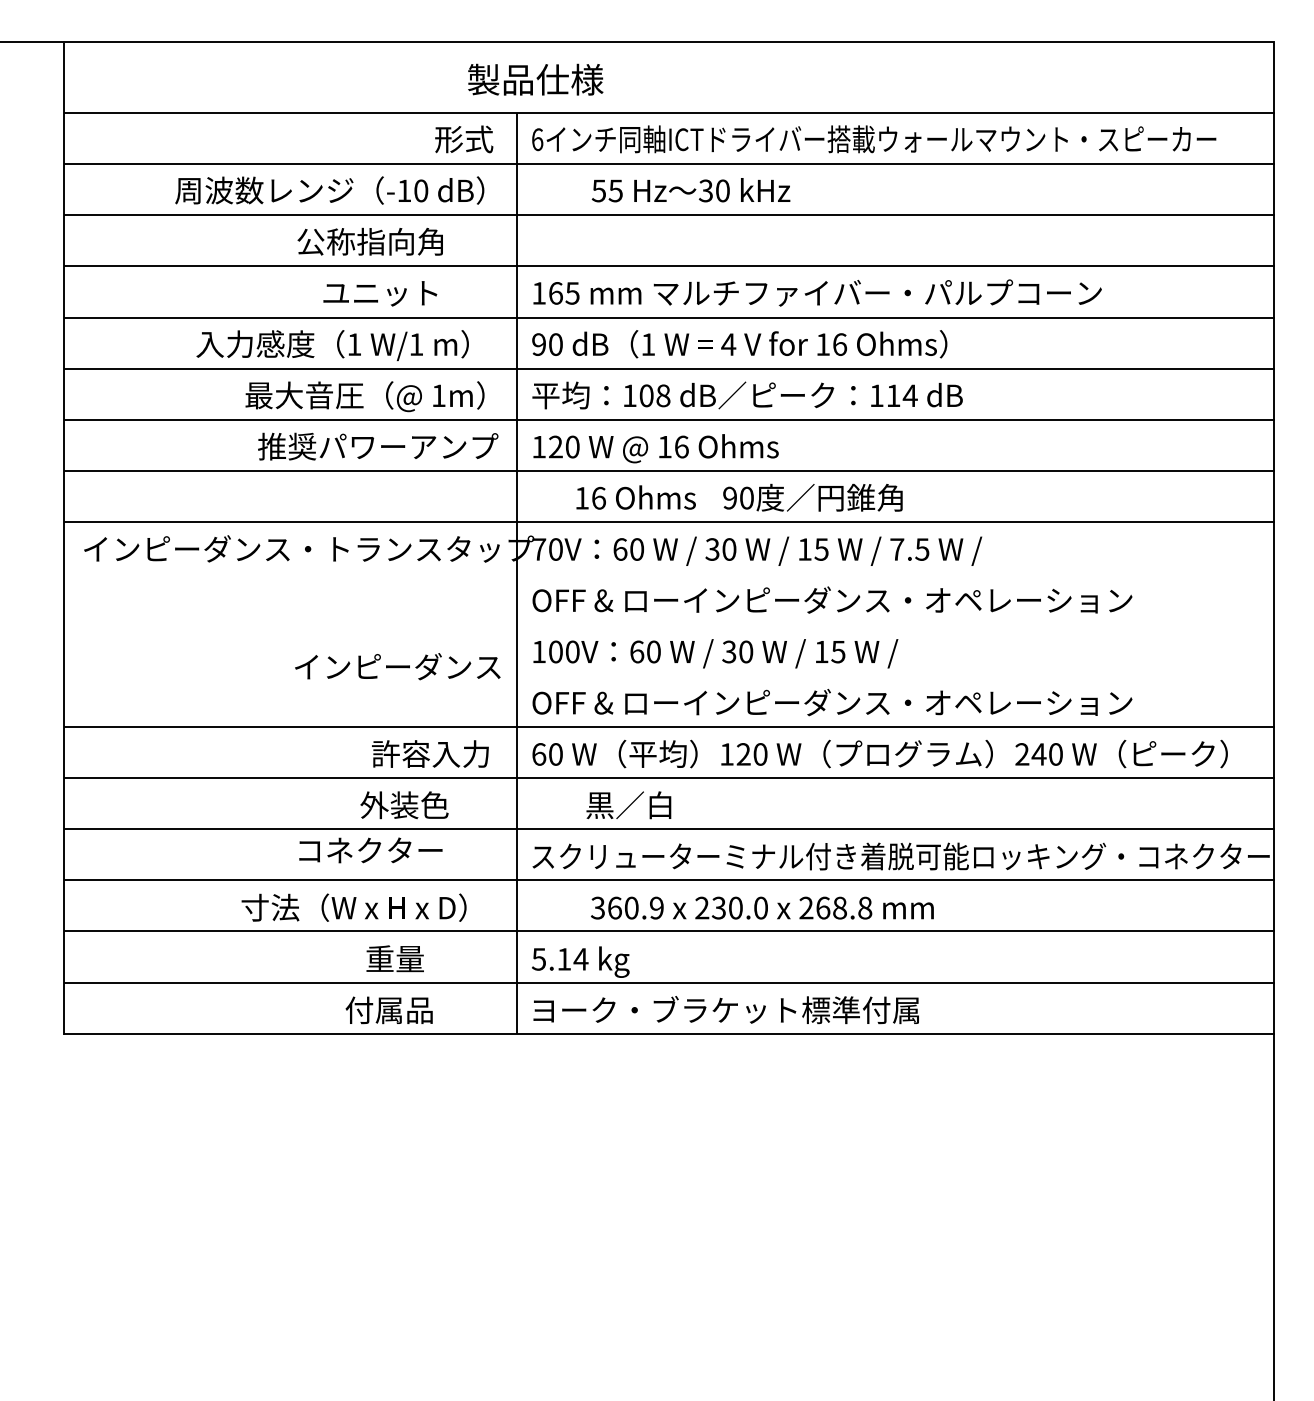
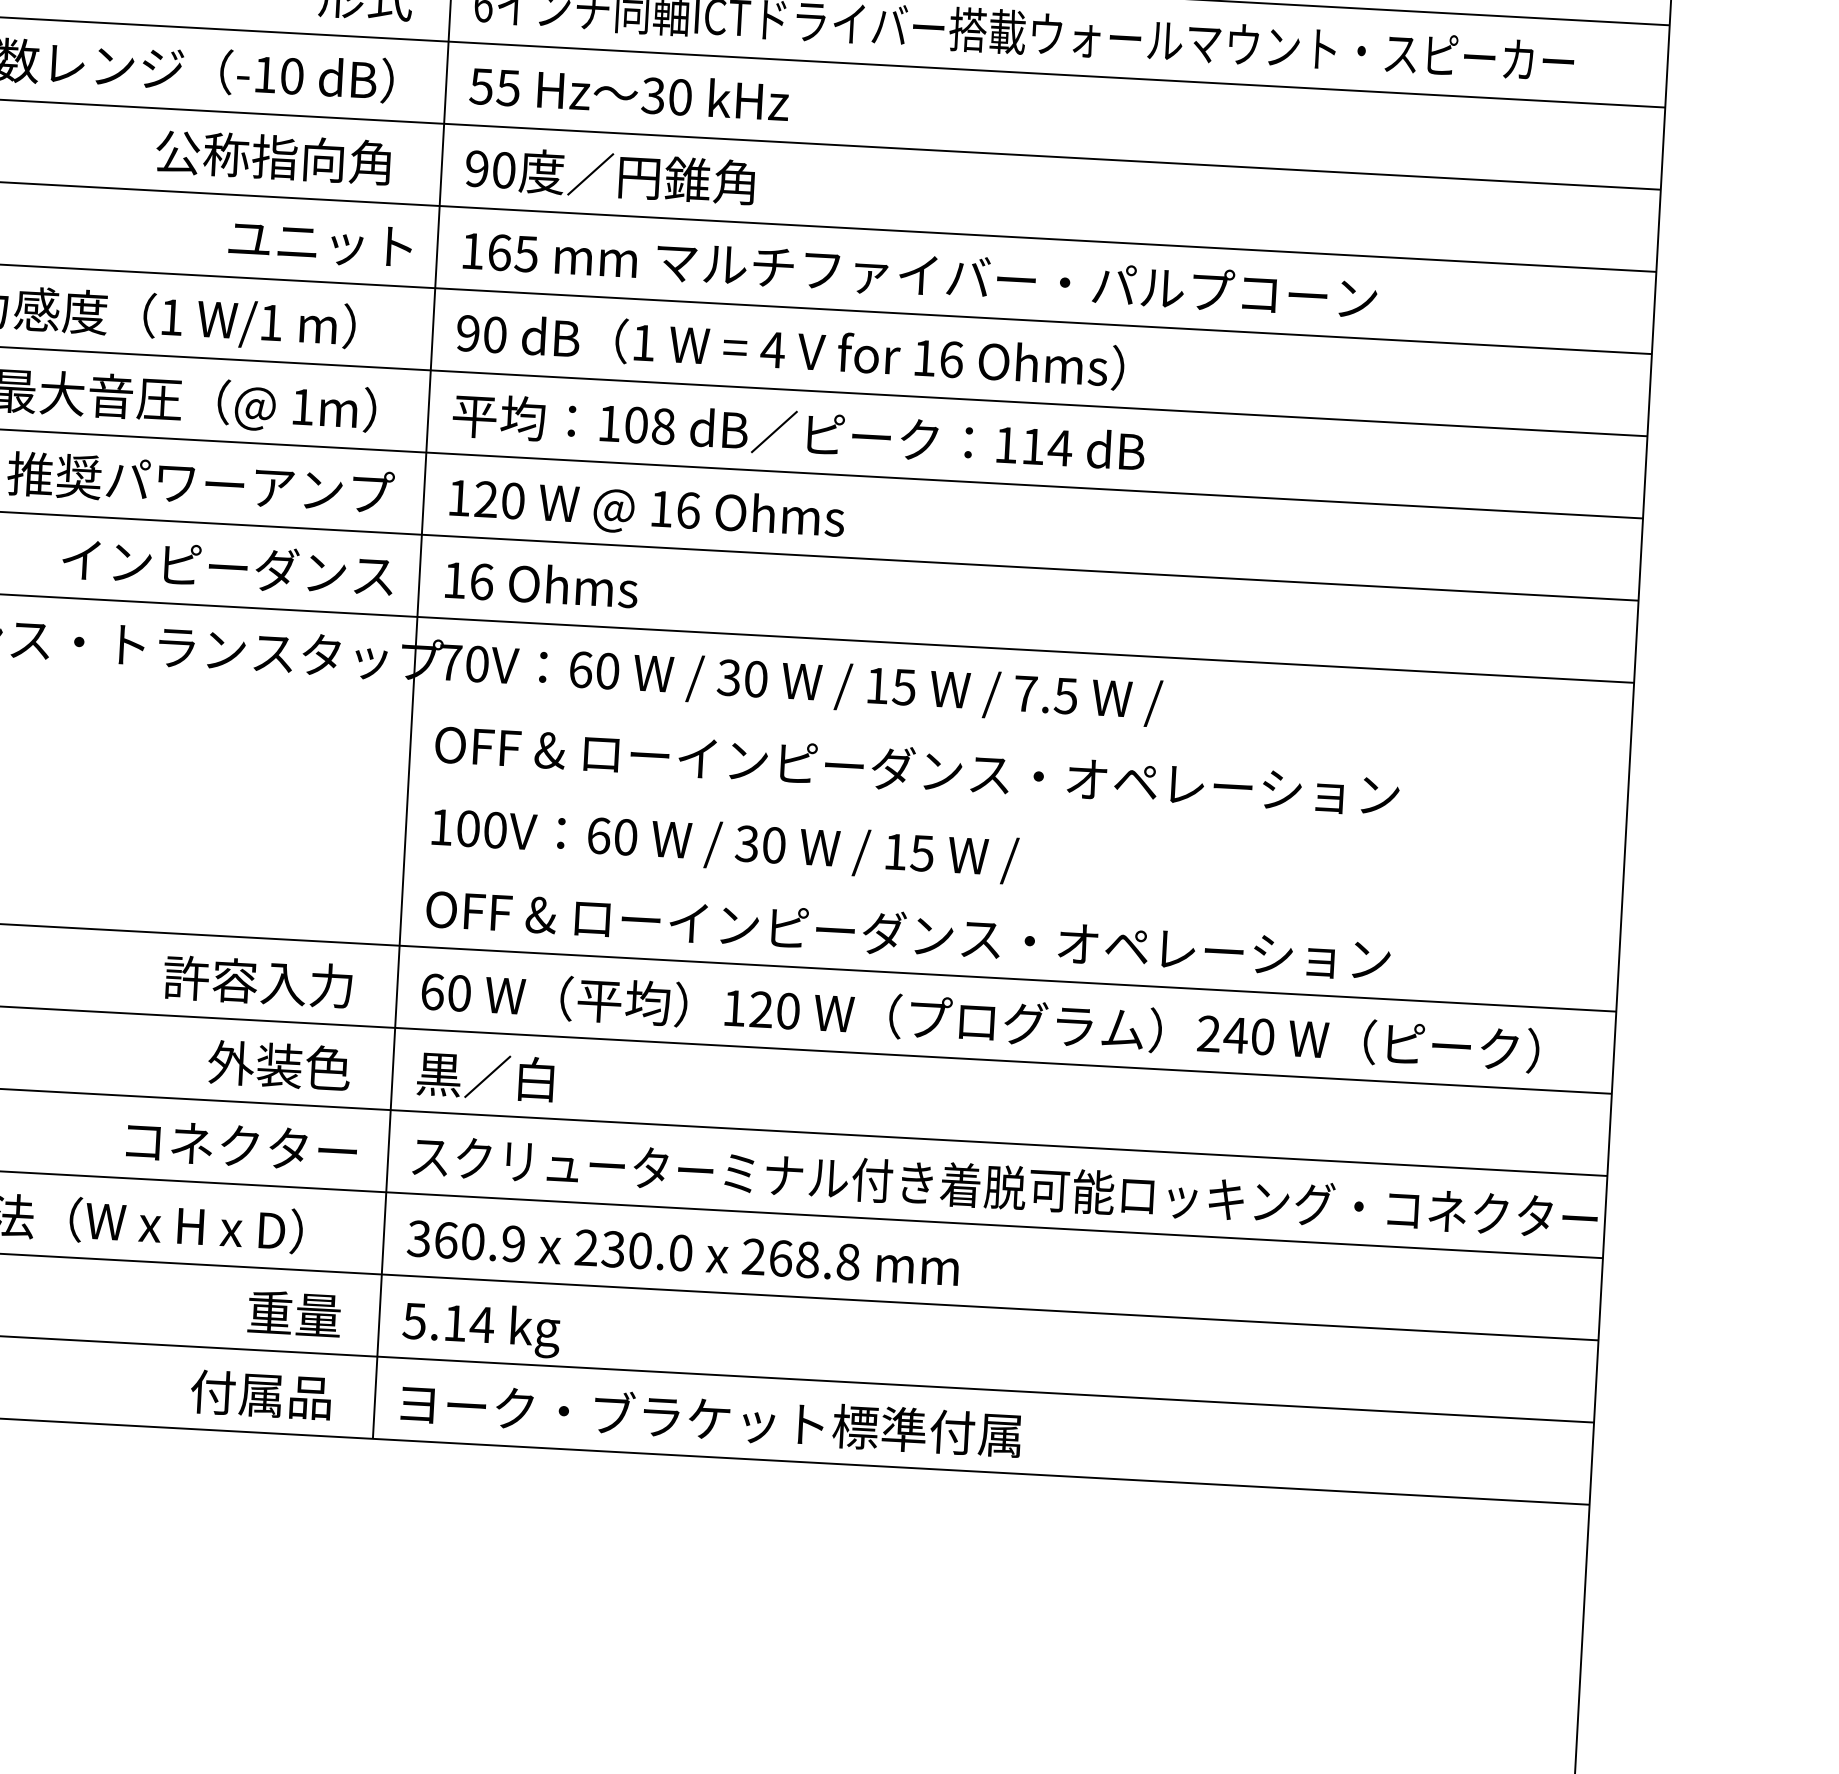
text: (690, 190) -> (628, 93), moved
text: (369, 241) -> (272, 156), moved
text: (380, 293) -> (320, 243), moved
text: (635, 497) -> (540, 583), moved
text: (812, 497) -> (609, 174), moved
text: (397, 666) -> (227, 566), moved
text: (404, 805) -> (279, 1065), moved
text: (628, 805) -> (485, 1077), moved
text: (370, 850) -> (241, 1146), moved
text: (762, 907) -> (683, 1252), moved
text: (394, 958) -> (293, 1313), moved
text: (388, 1010) -> (259, 1395), moved

